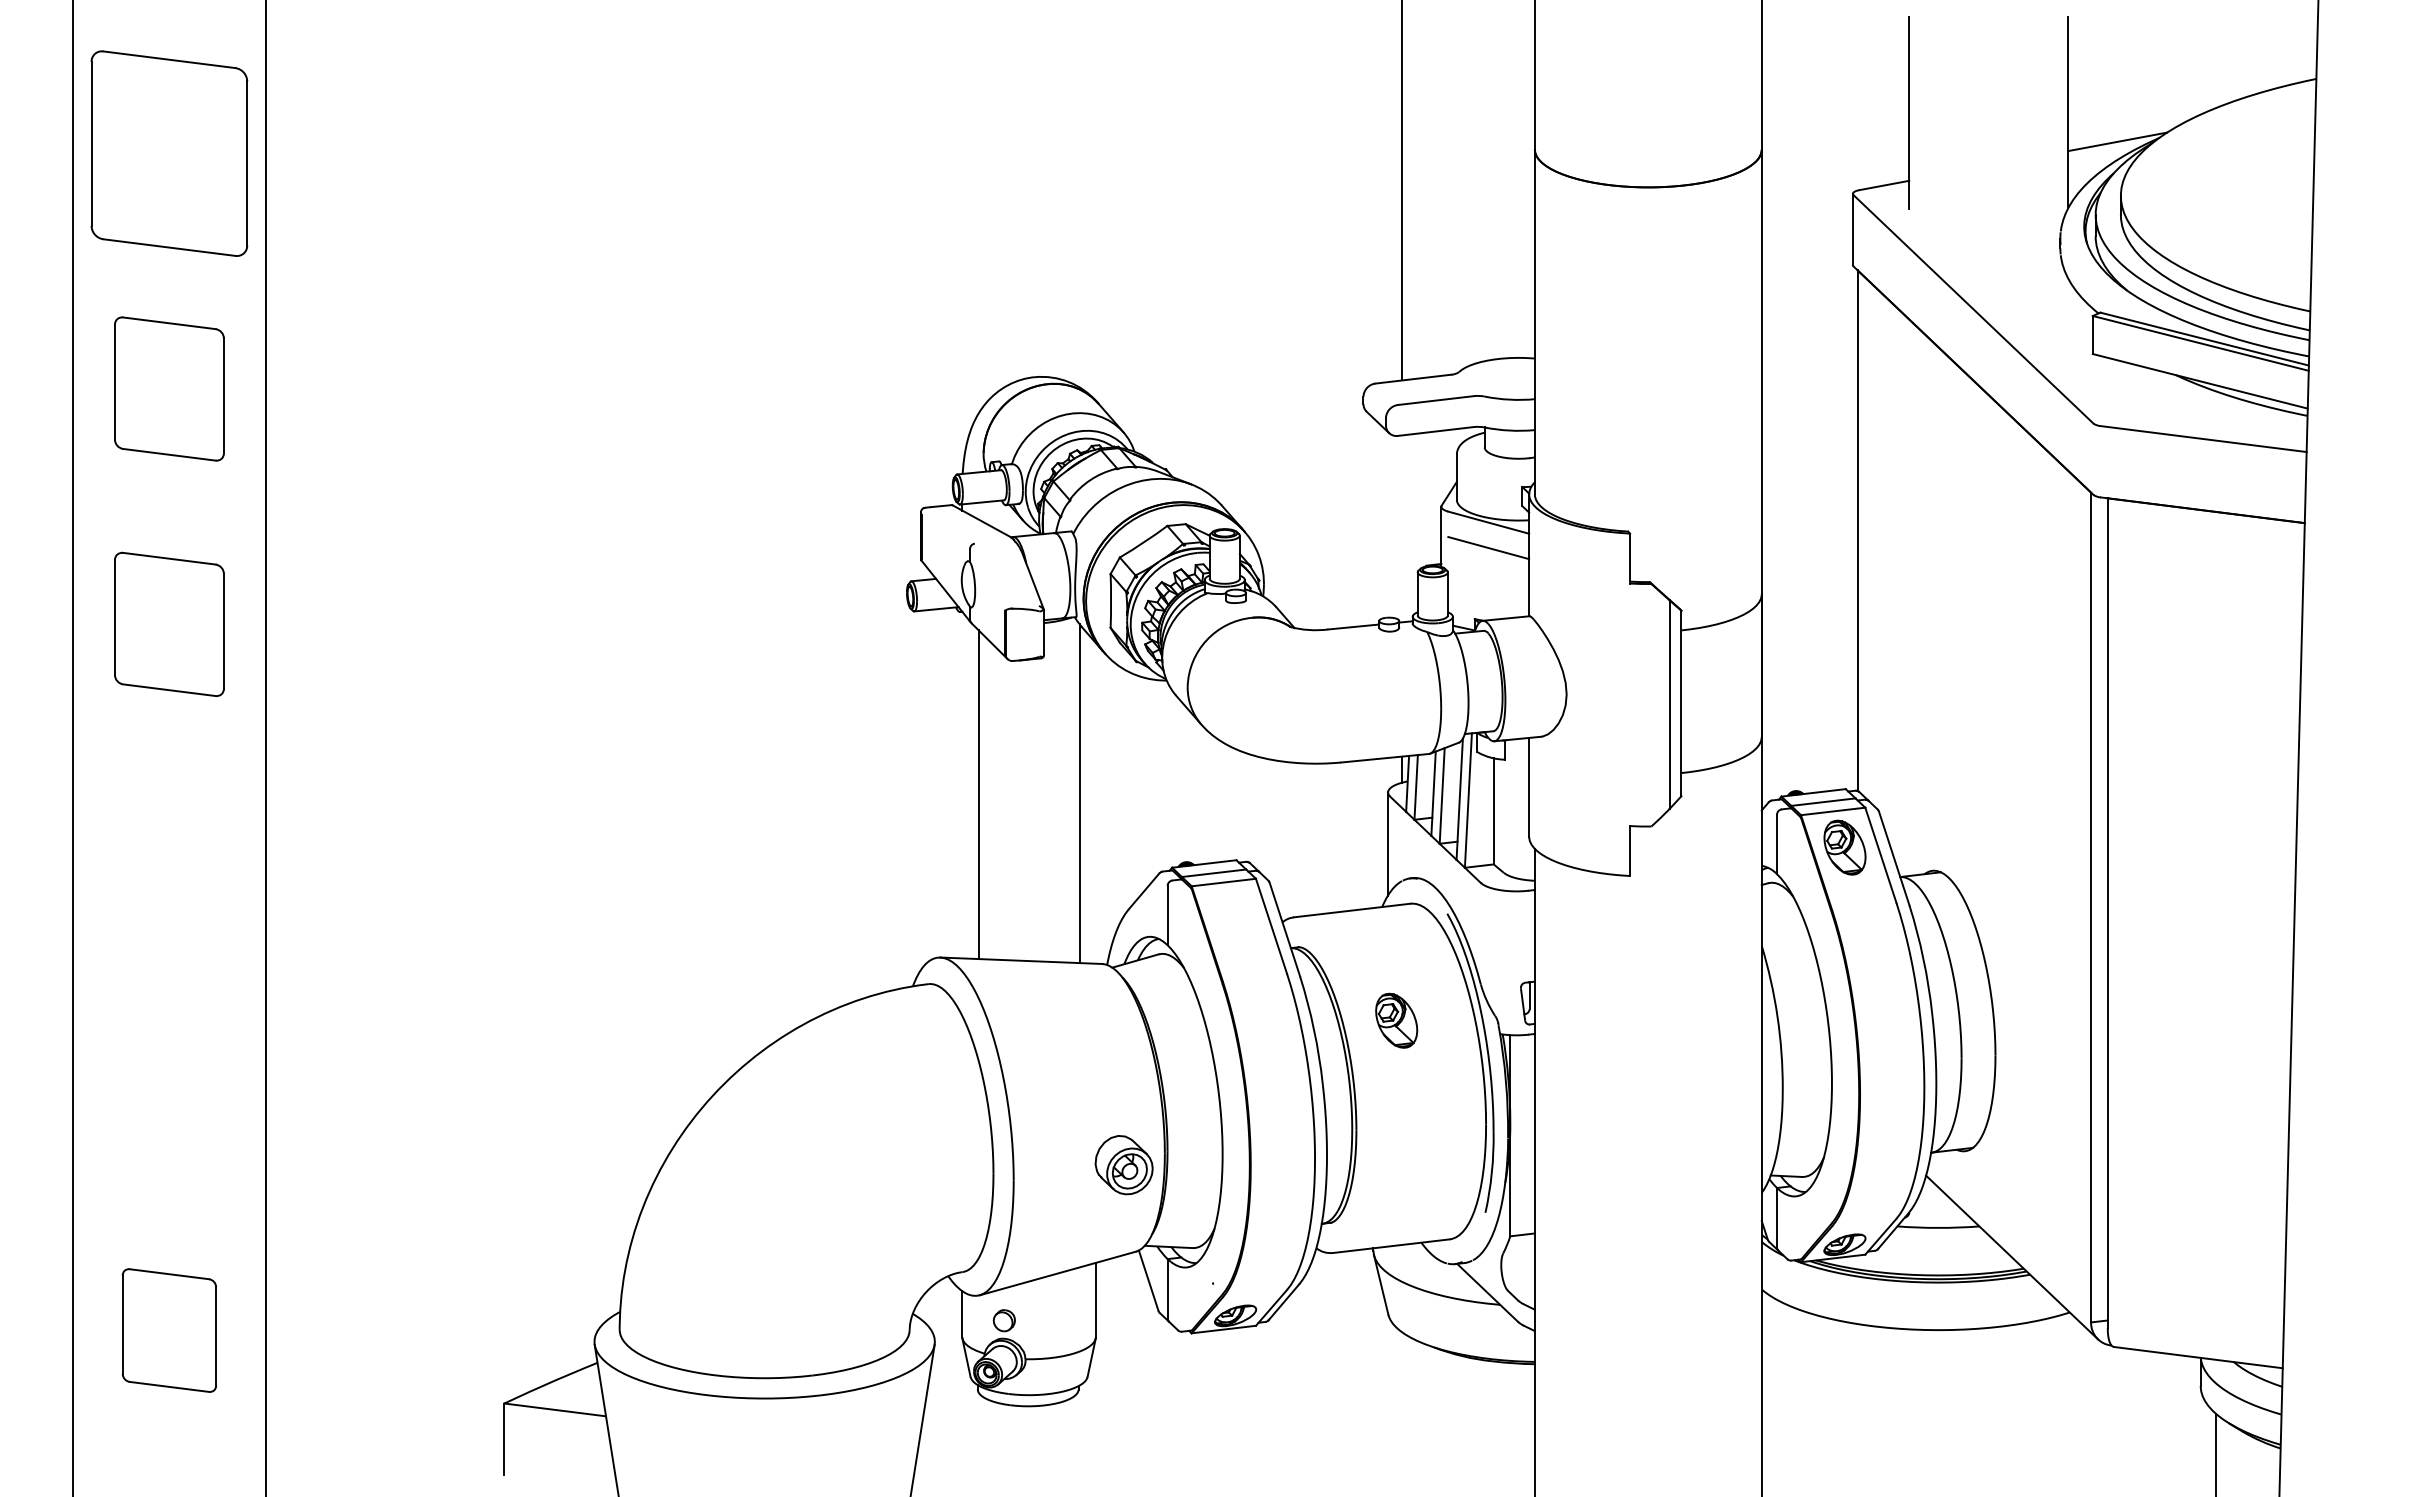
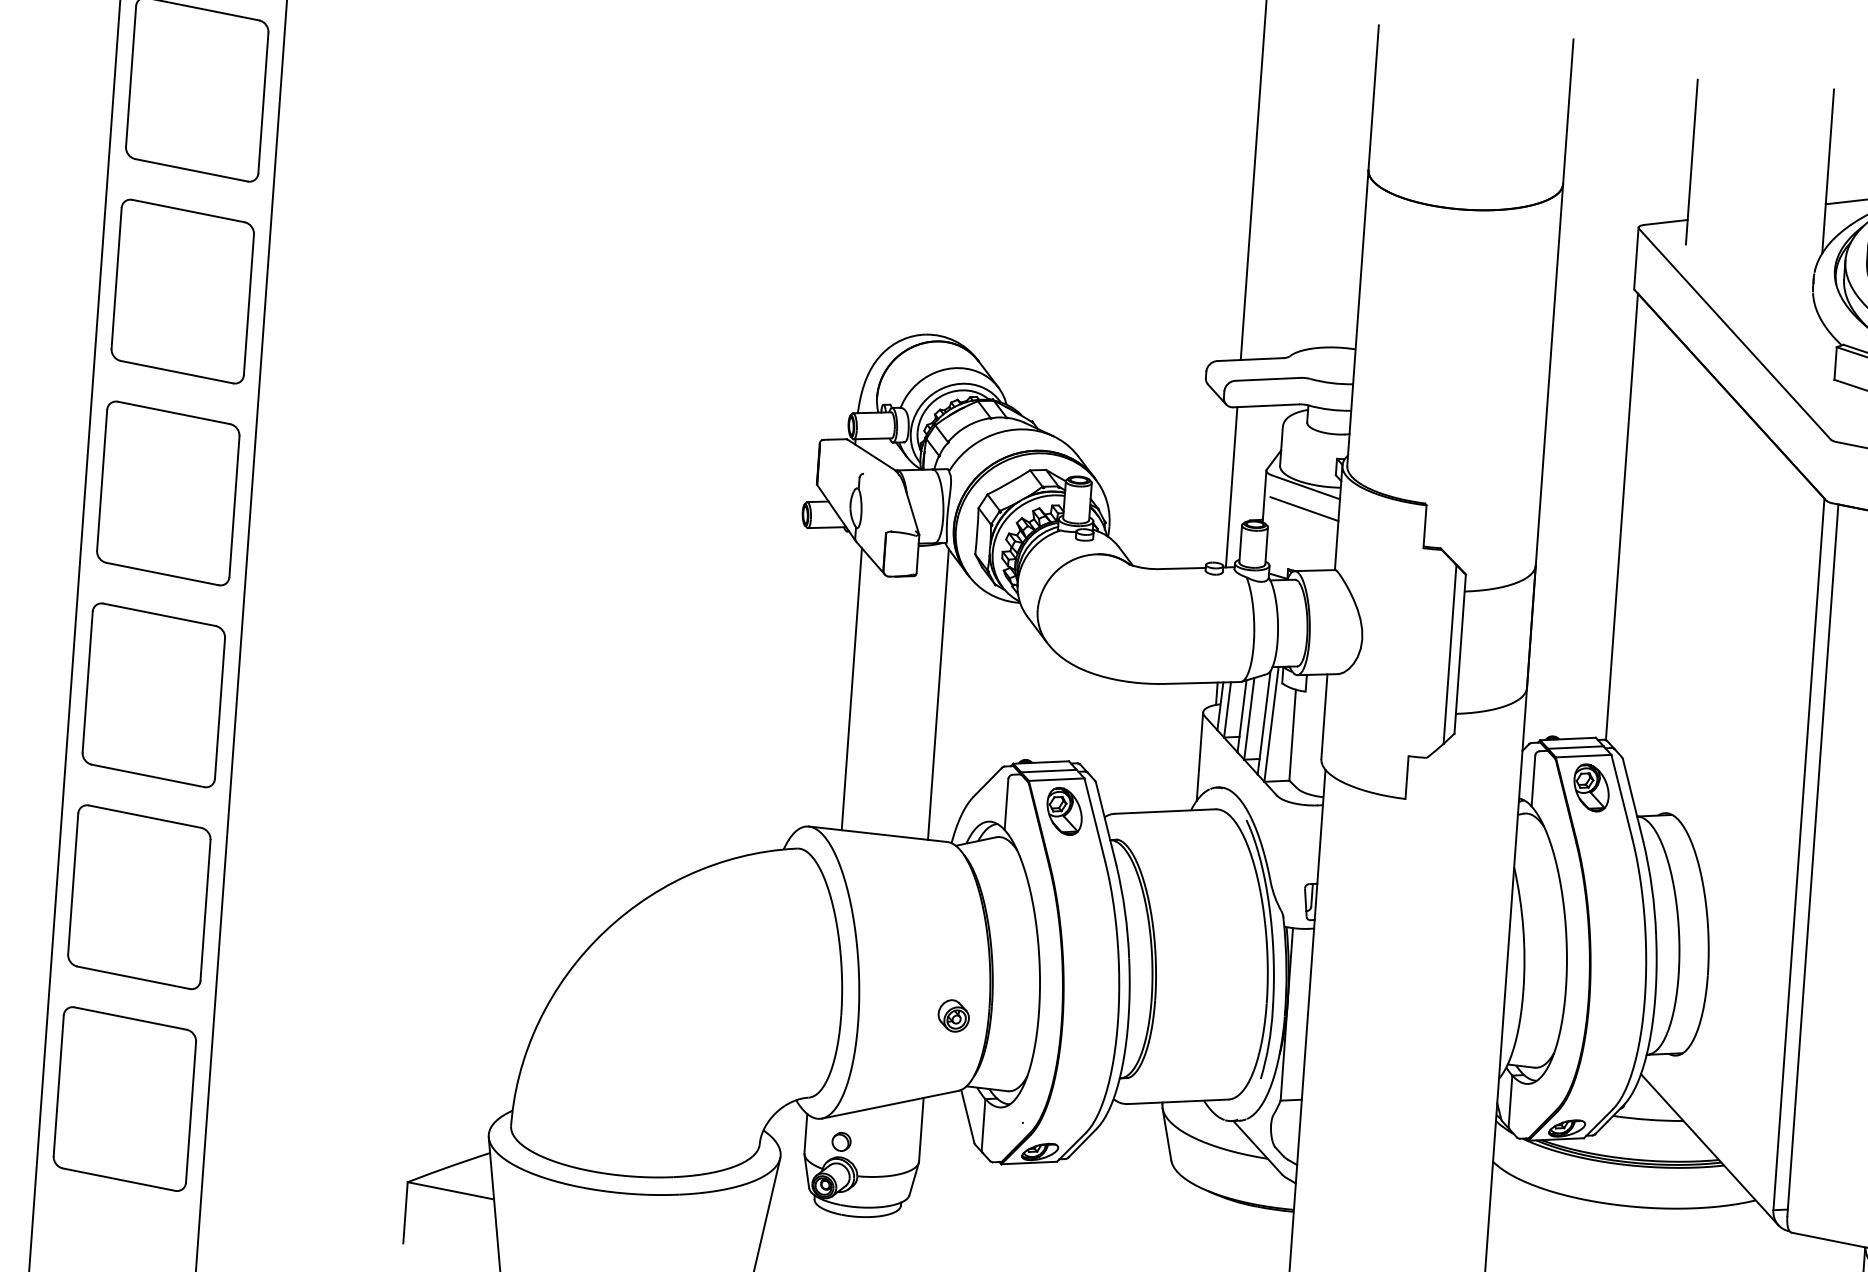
part: (169, 388) -> (182, 291), size x1.43
line: (1402, 528) -> (1231, 487), added
part: (169, 624) -> (168, 493), size x1.43
part: (169, 859) -> (153, 695), added
part: (1396, 1020) -> (1064, 811), moved
part: (169, 1095) -> (139, 897), added
part: (1123, 1165) -> (953, 1016), size x0.62
part: (169, 1330) -> (124, 1099), size x1.67

